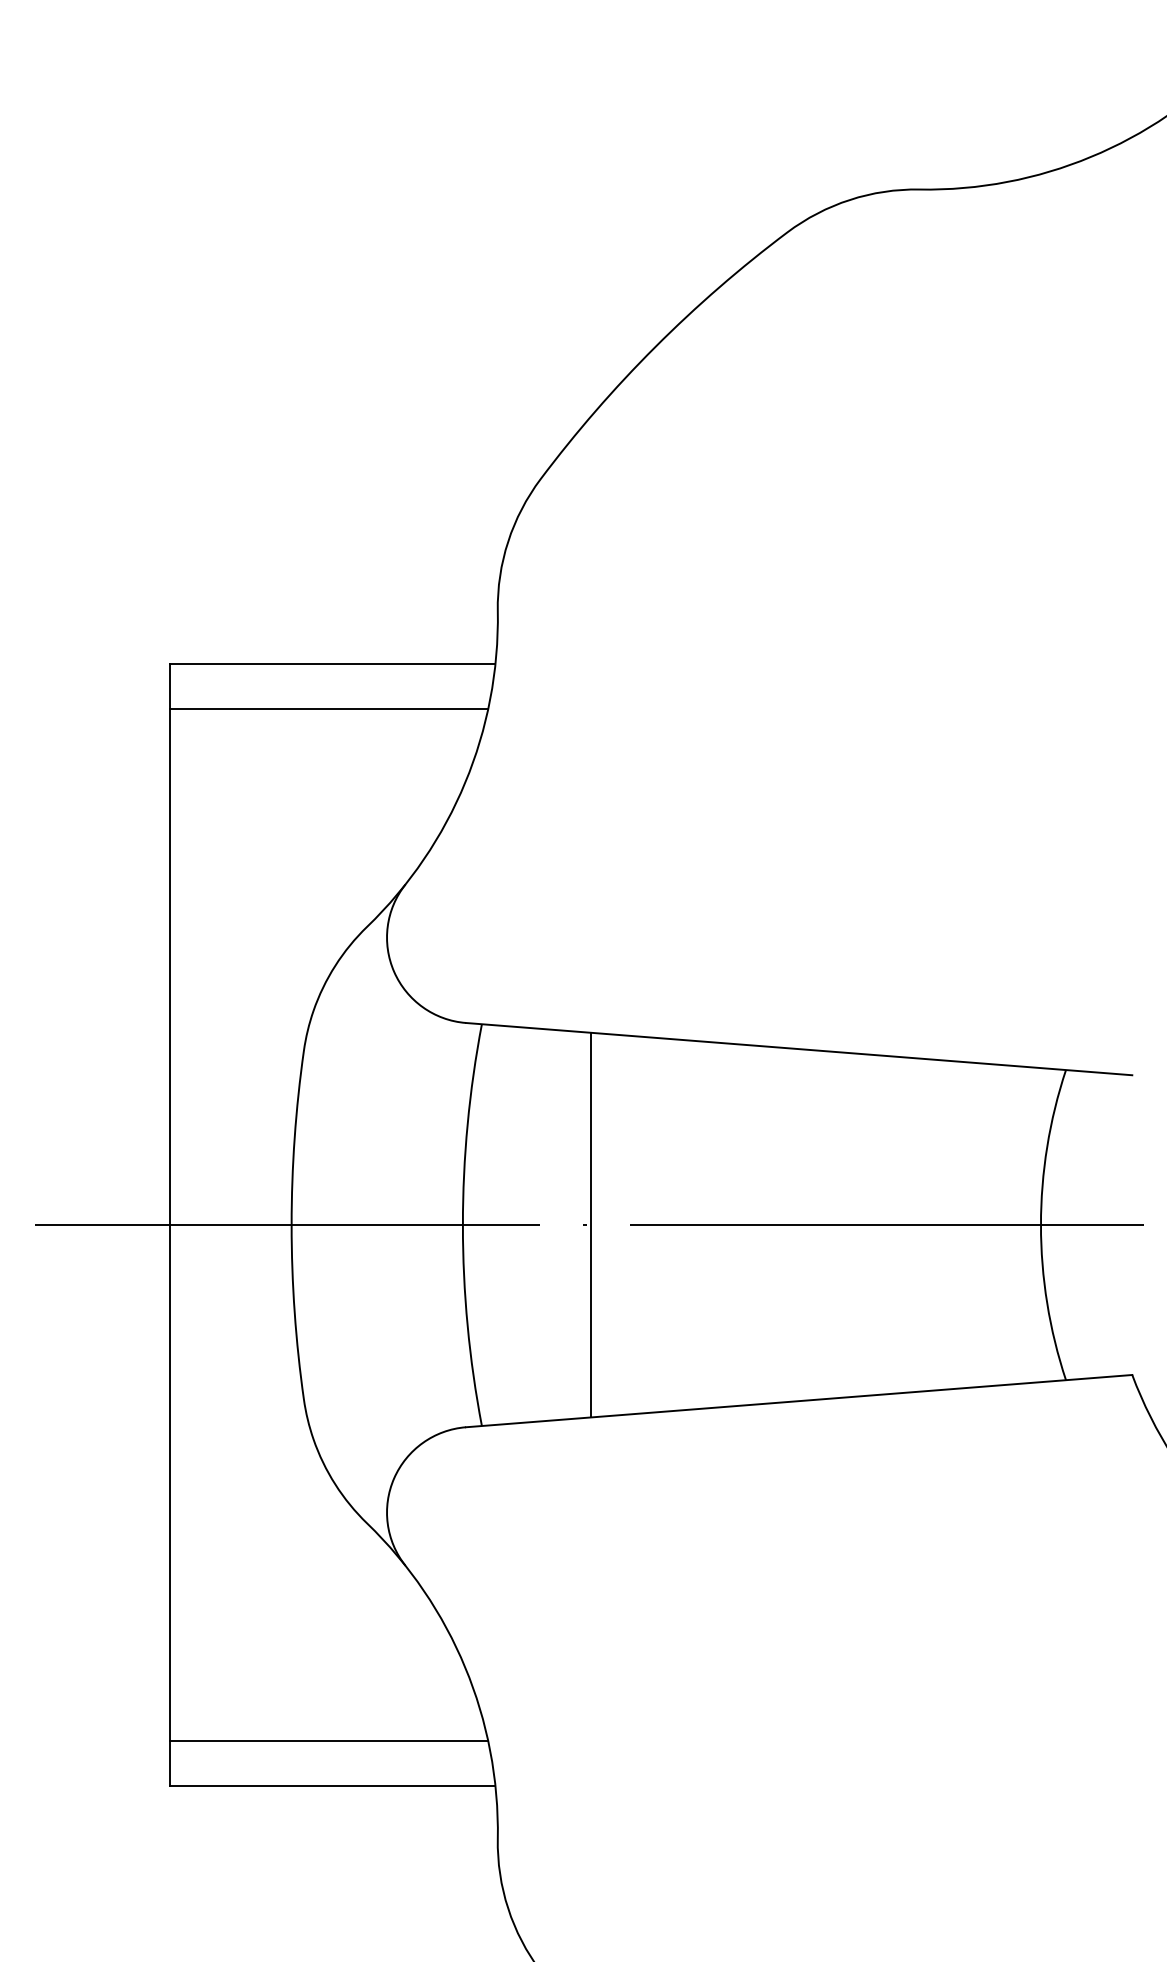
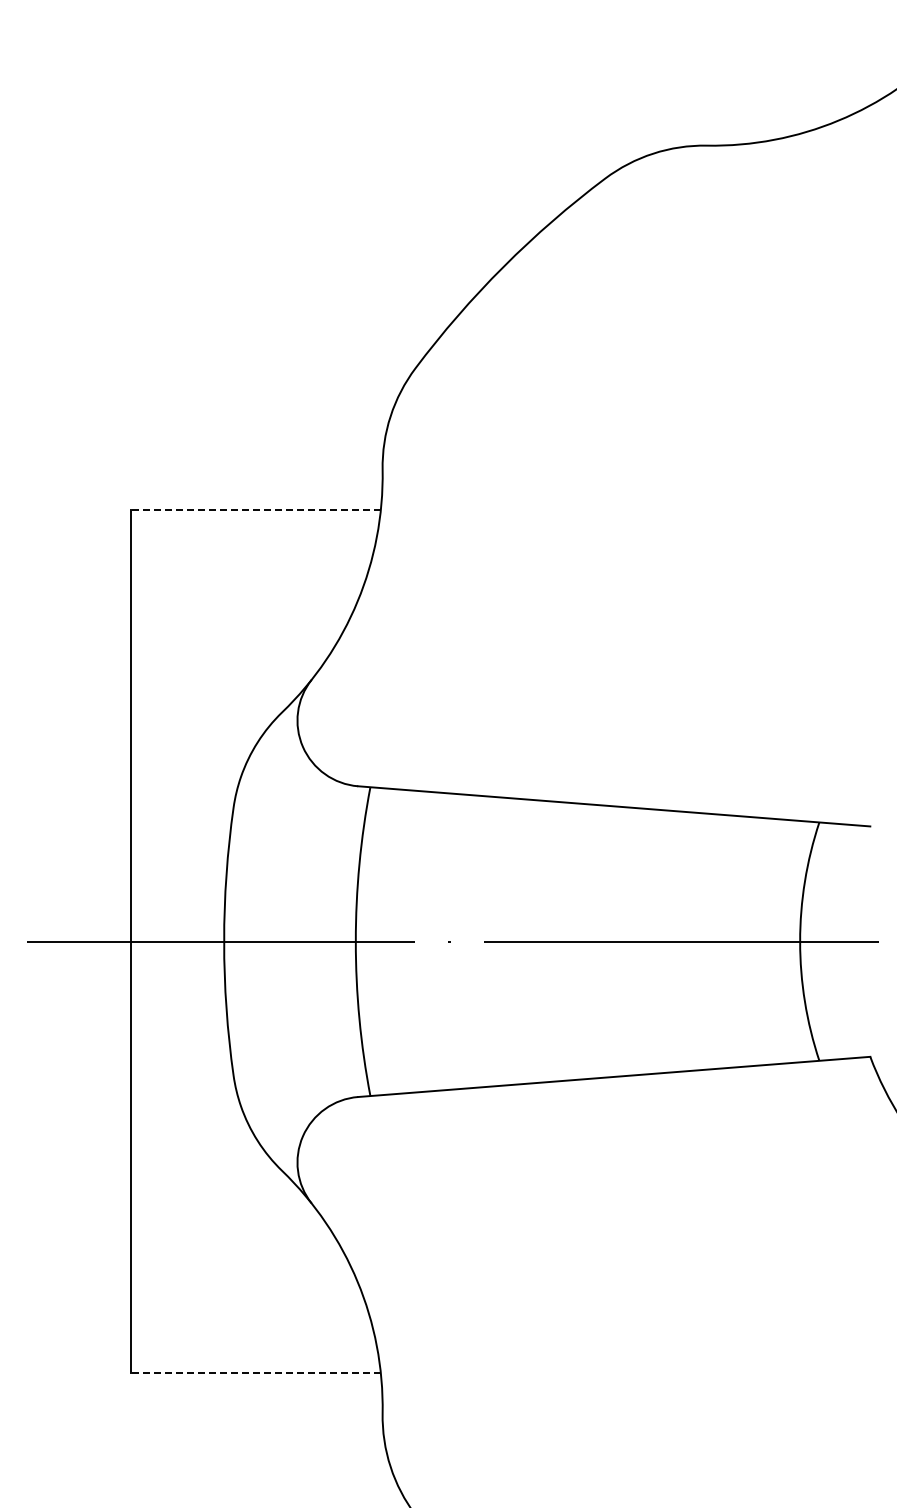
line: (332, 664) -> (255, 510), solid -> dashed
line: (328, 708) -> (252, 544), removed
line: (591, 1224) -> (454, 941), removed
line: (328, 1741) -> (252, 1338), removed
line: (332, 1785) -> (255, 1372), solid -> dashed

